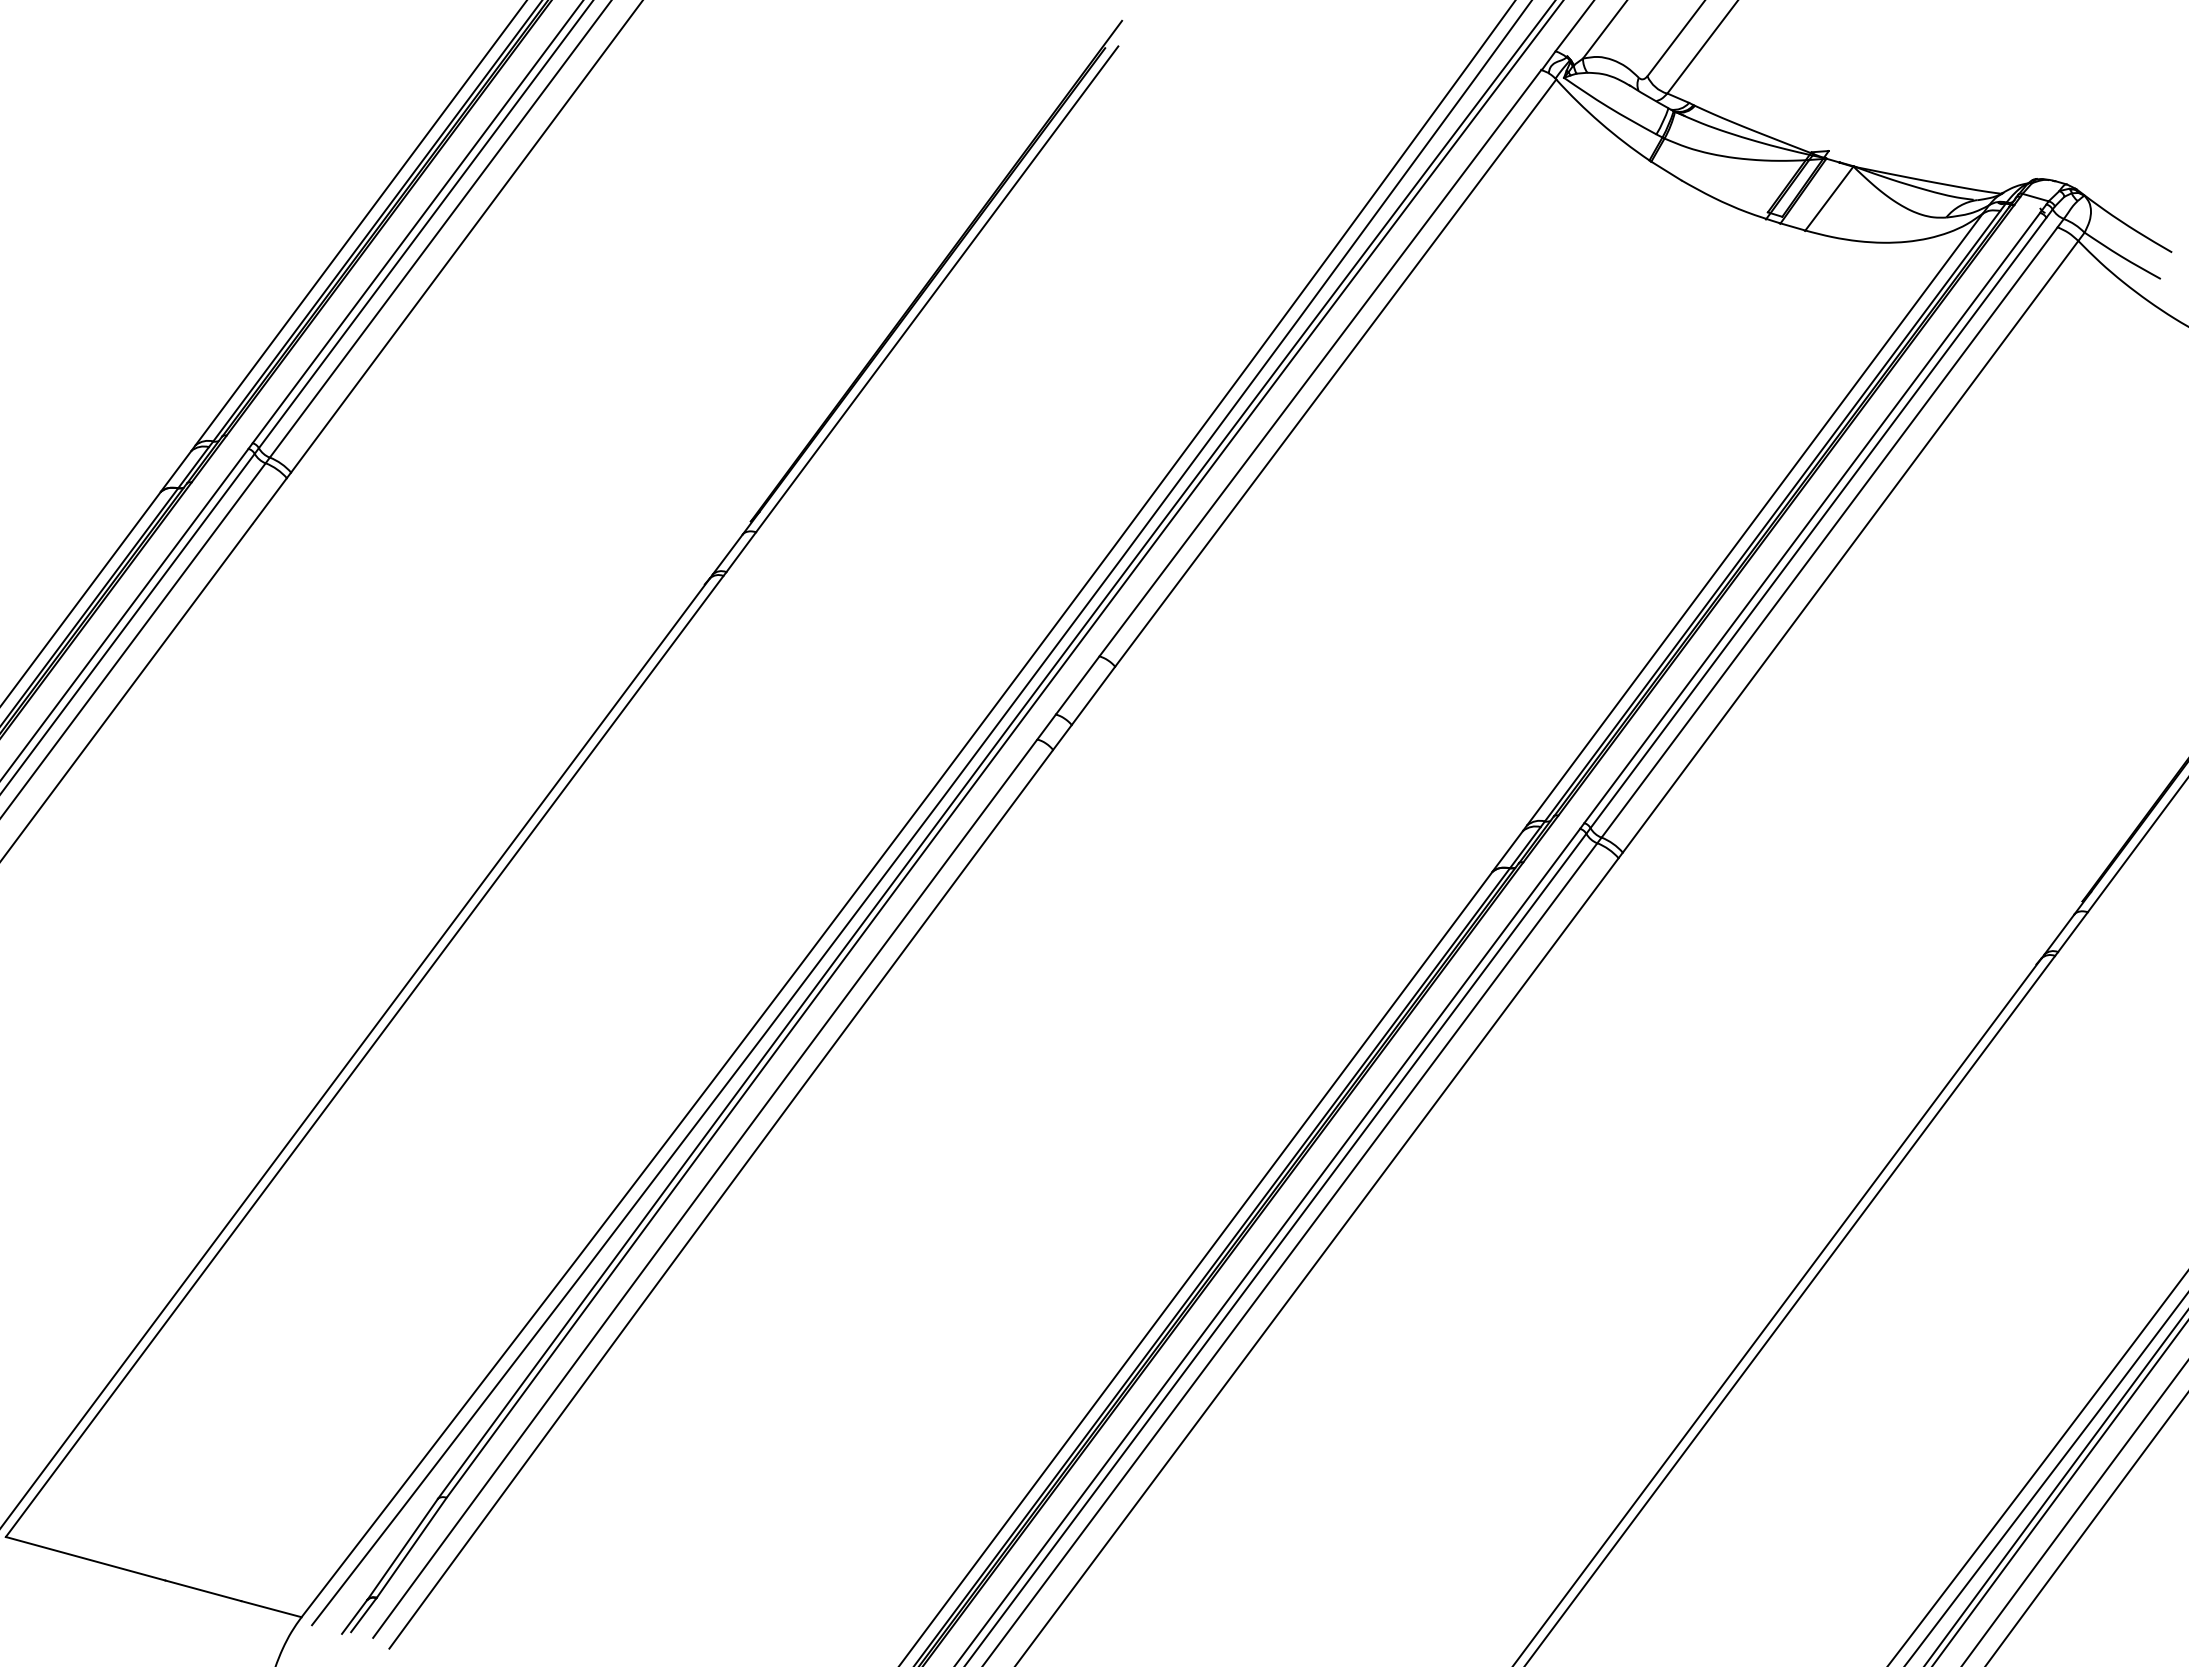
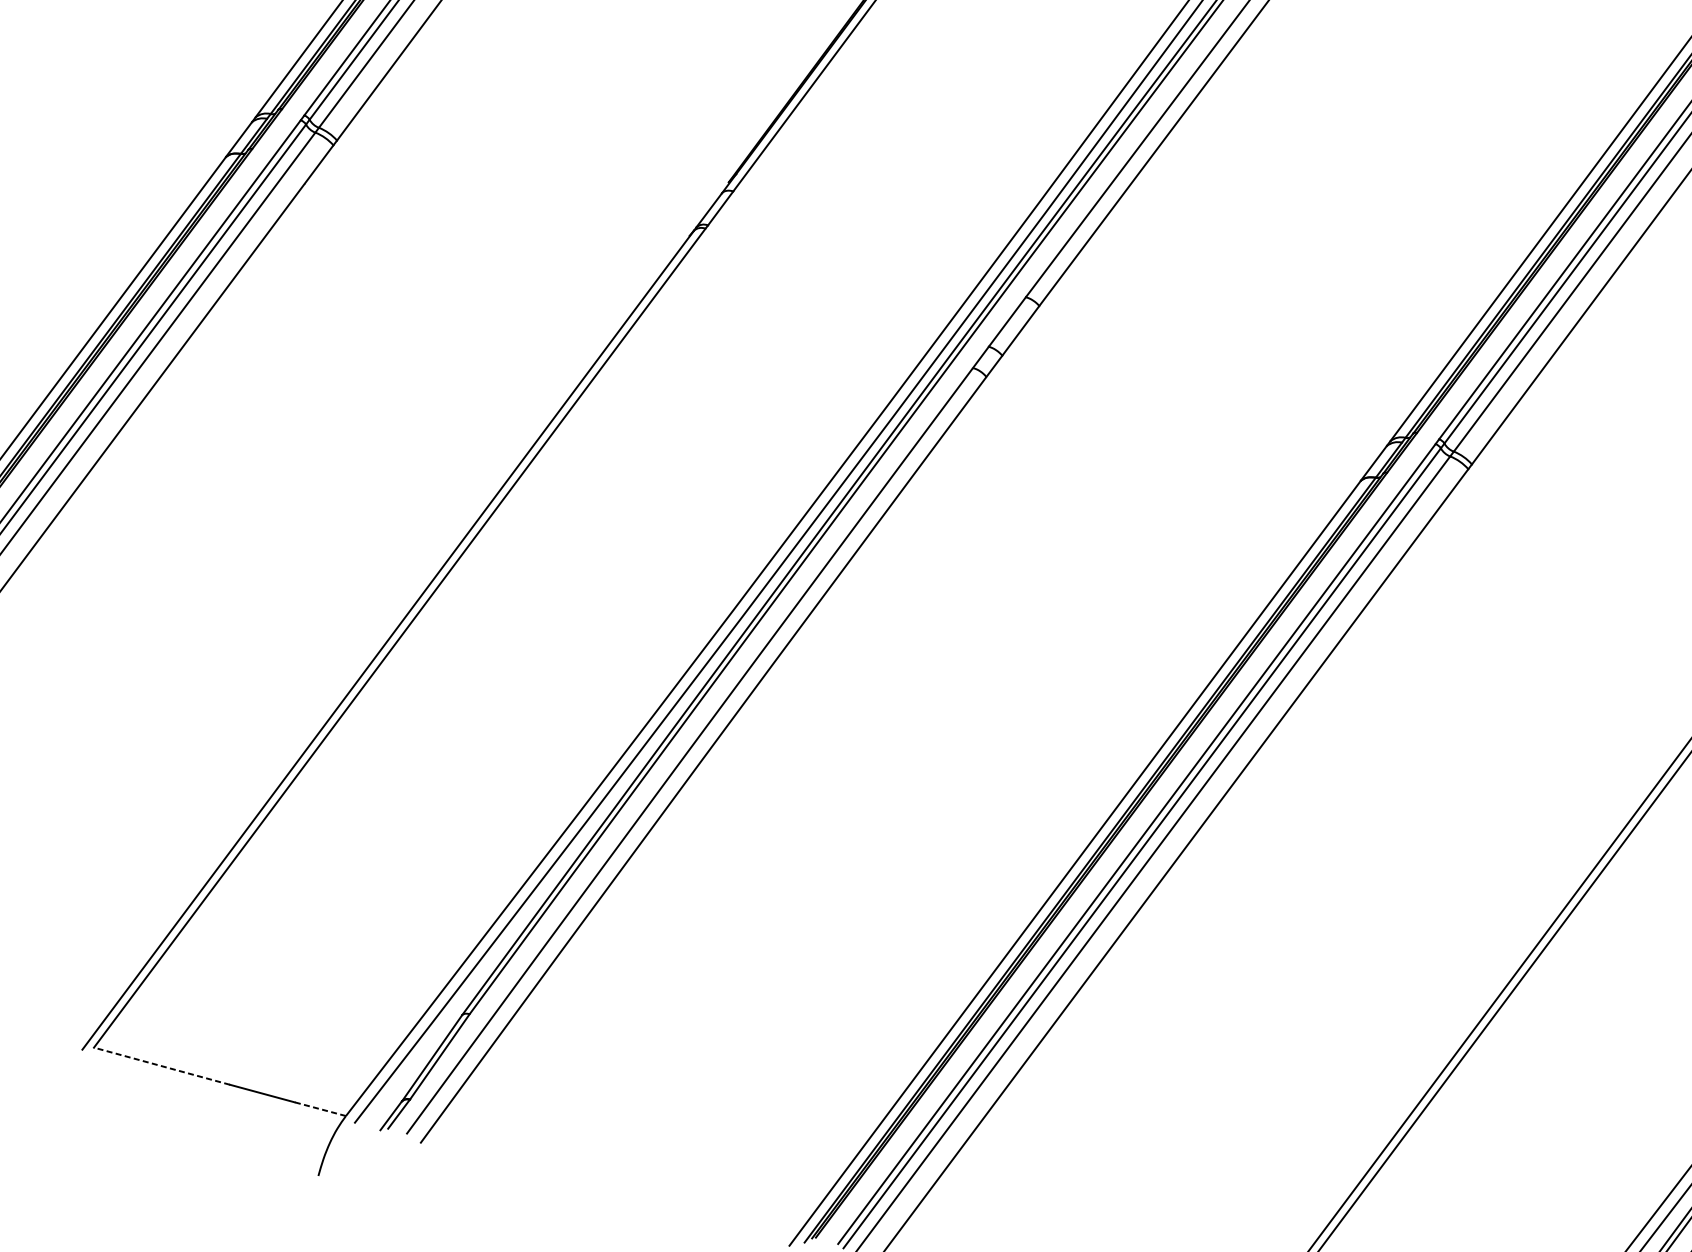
line: (85, 1558) -> (161, 1065), solid -> dashed
line: (271, 1609) -> (320, 1109), solid -> dashed

